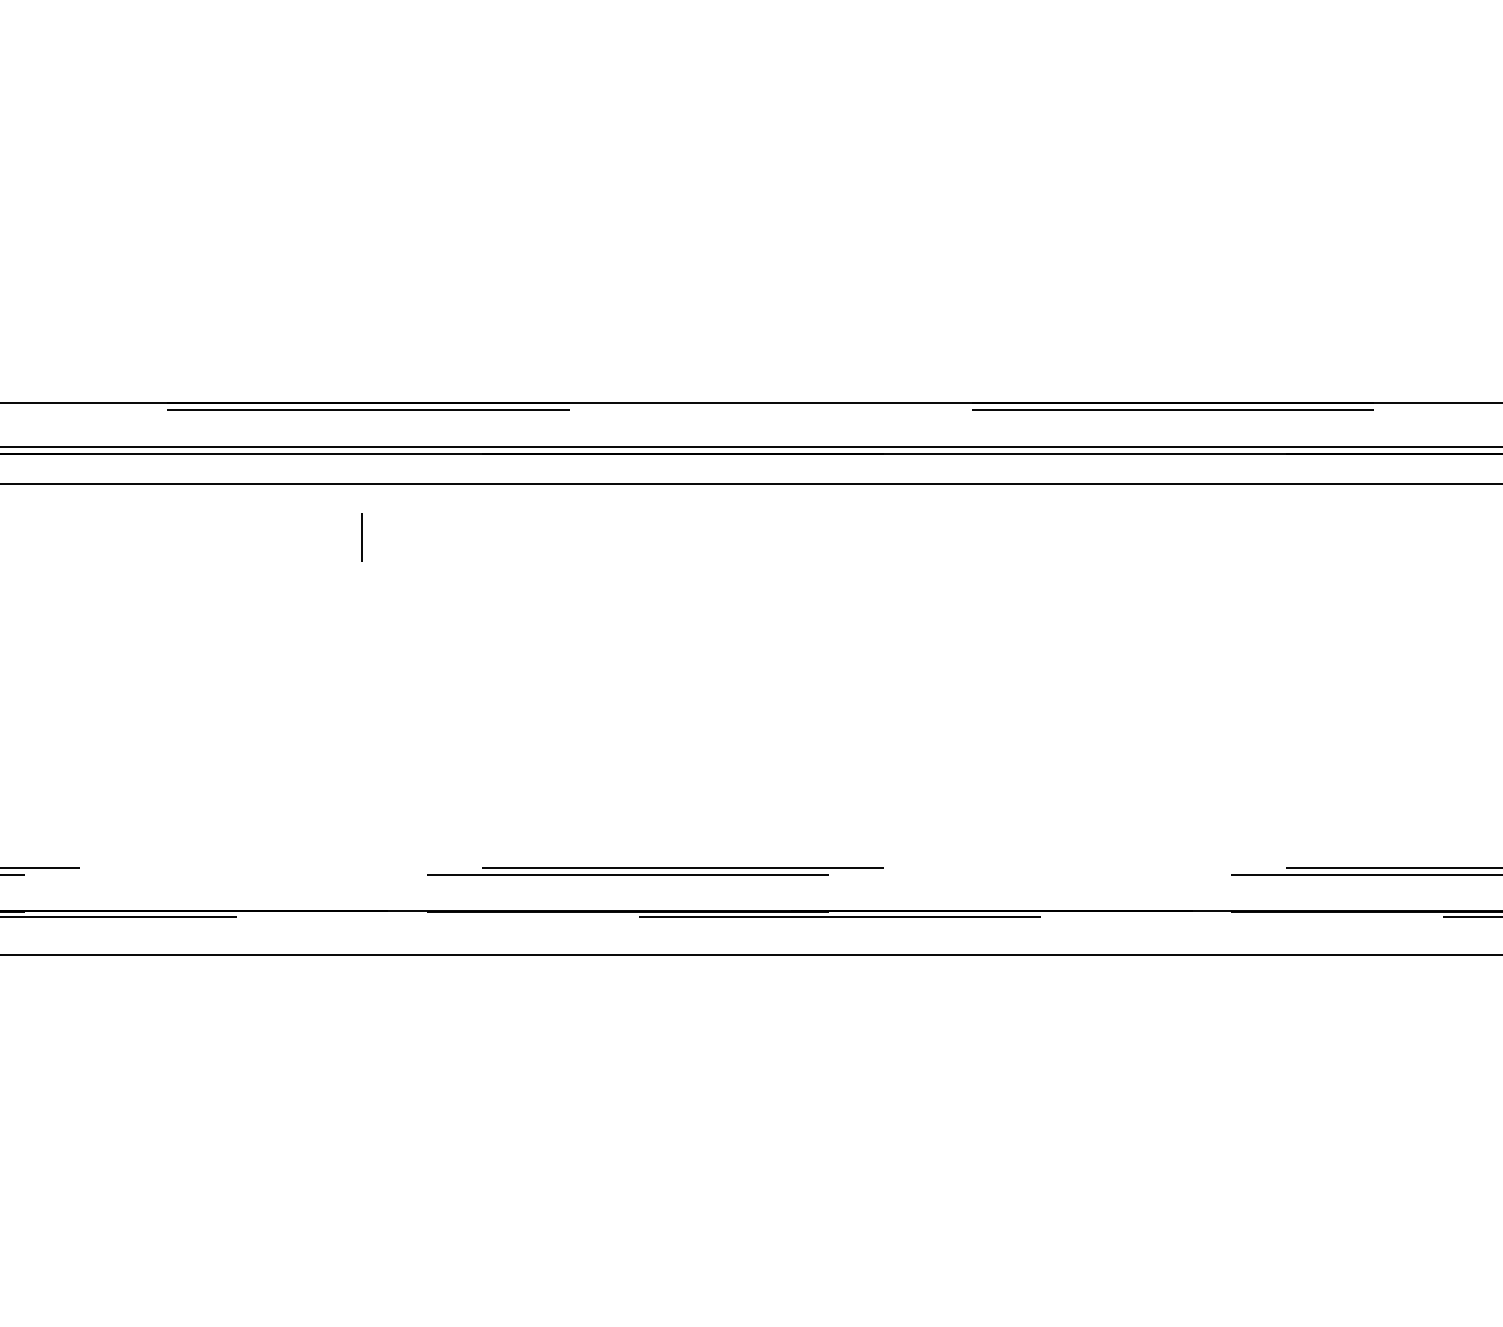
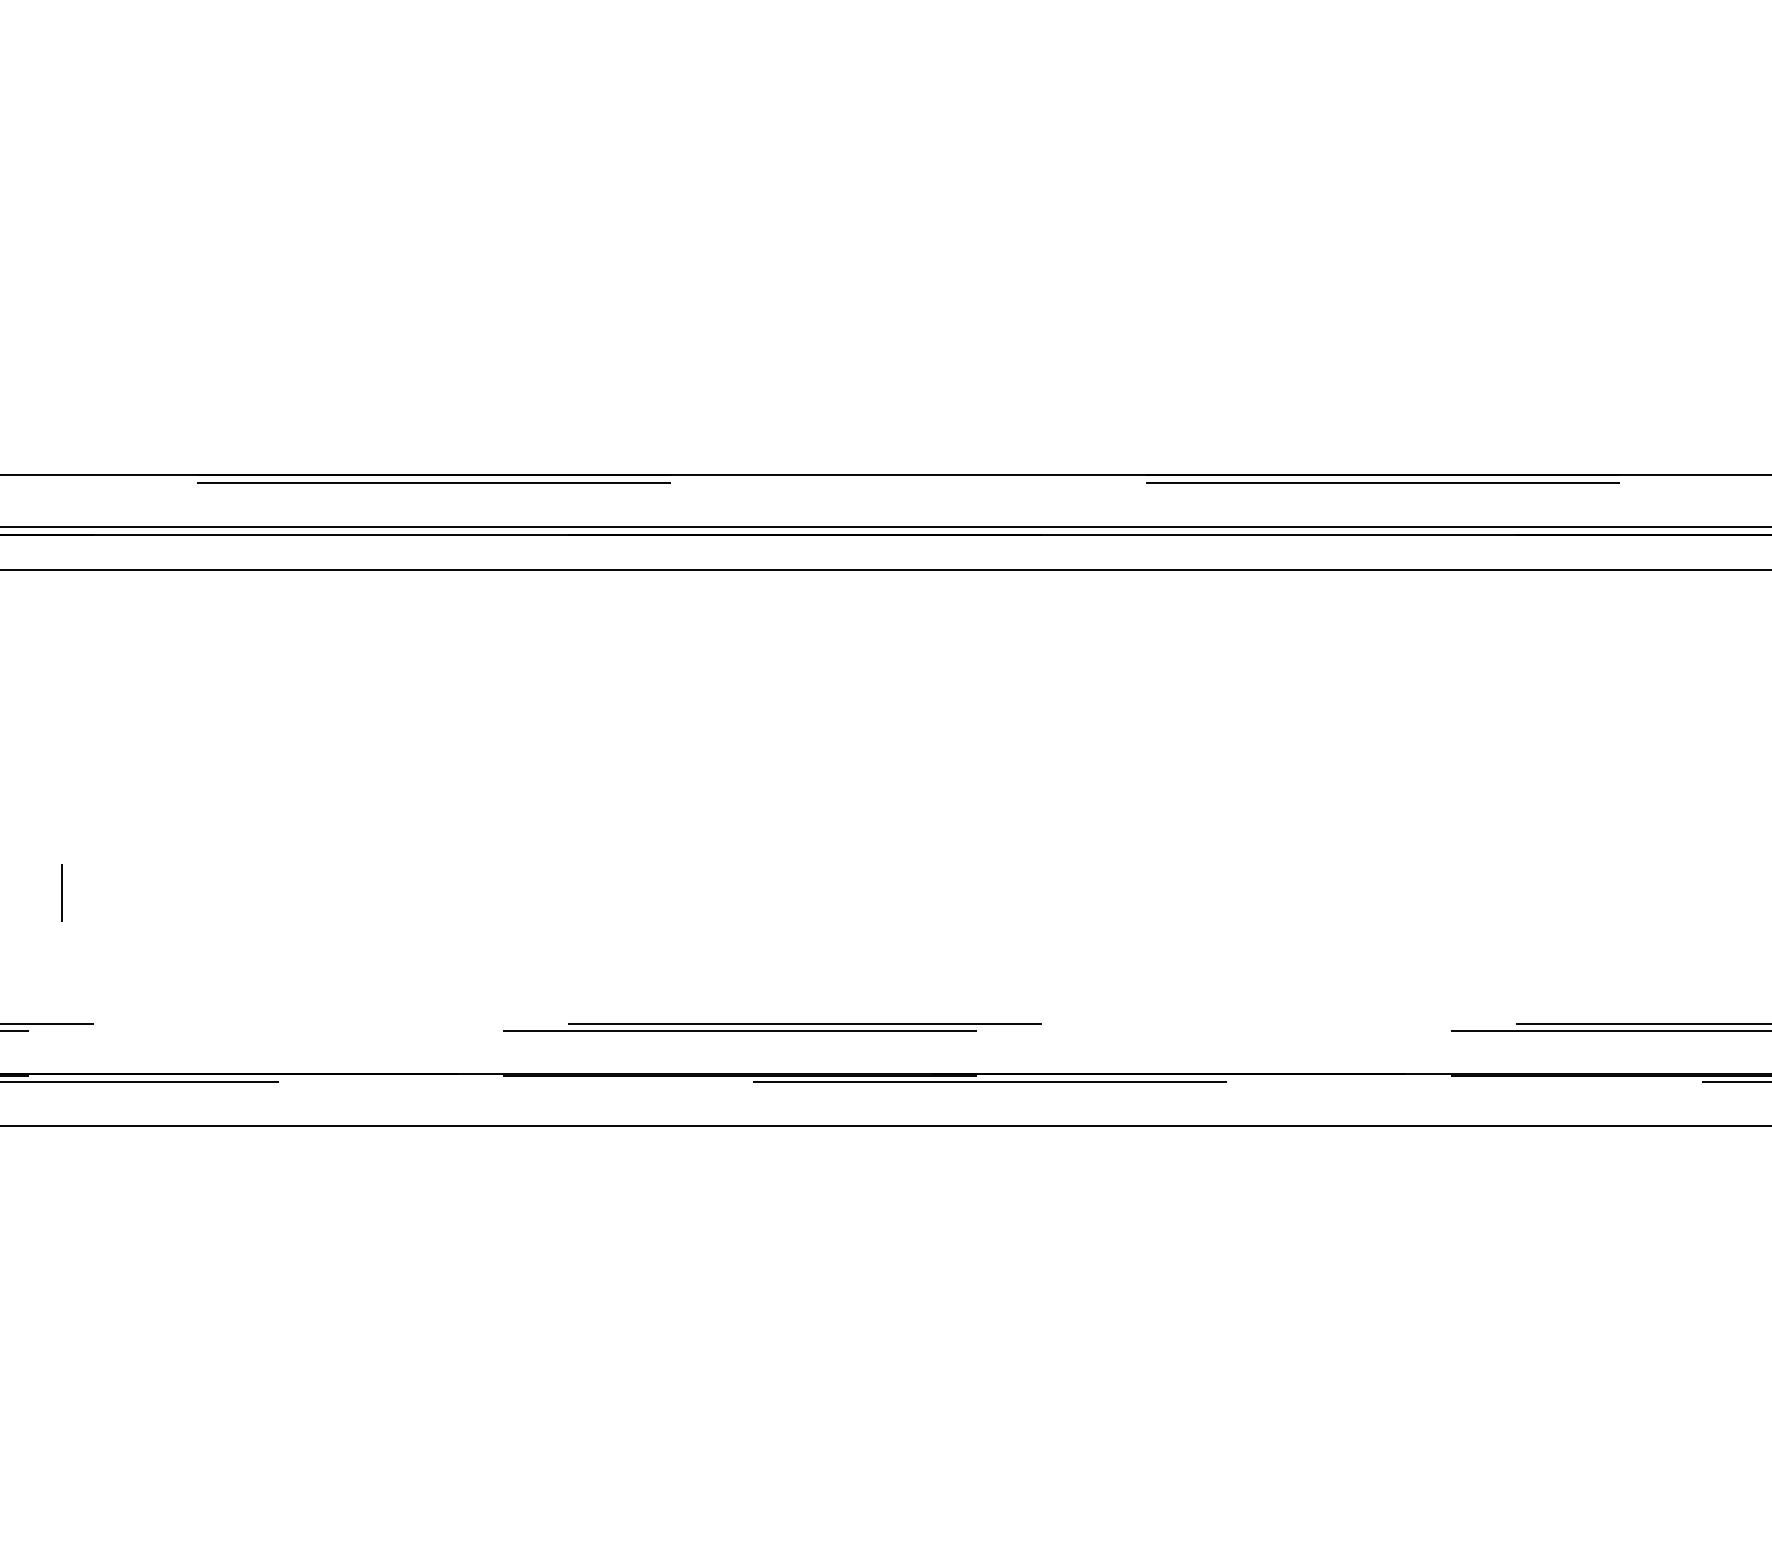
line: (361, 537) -> (60, 893), moved

